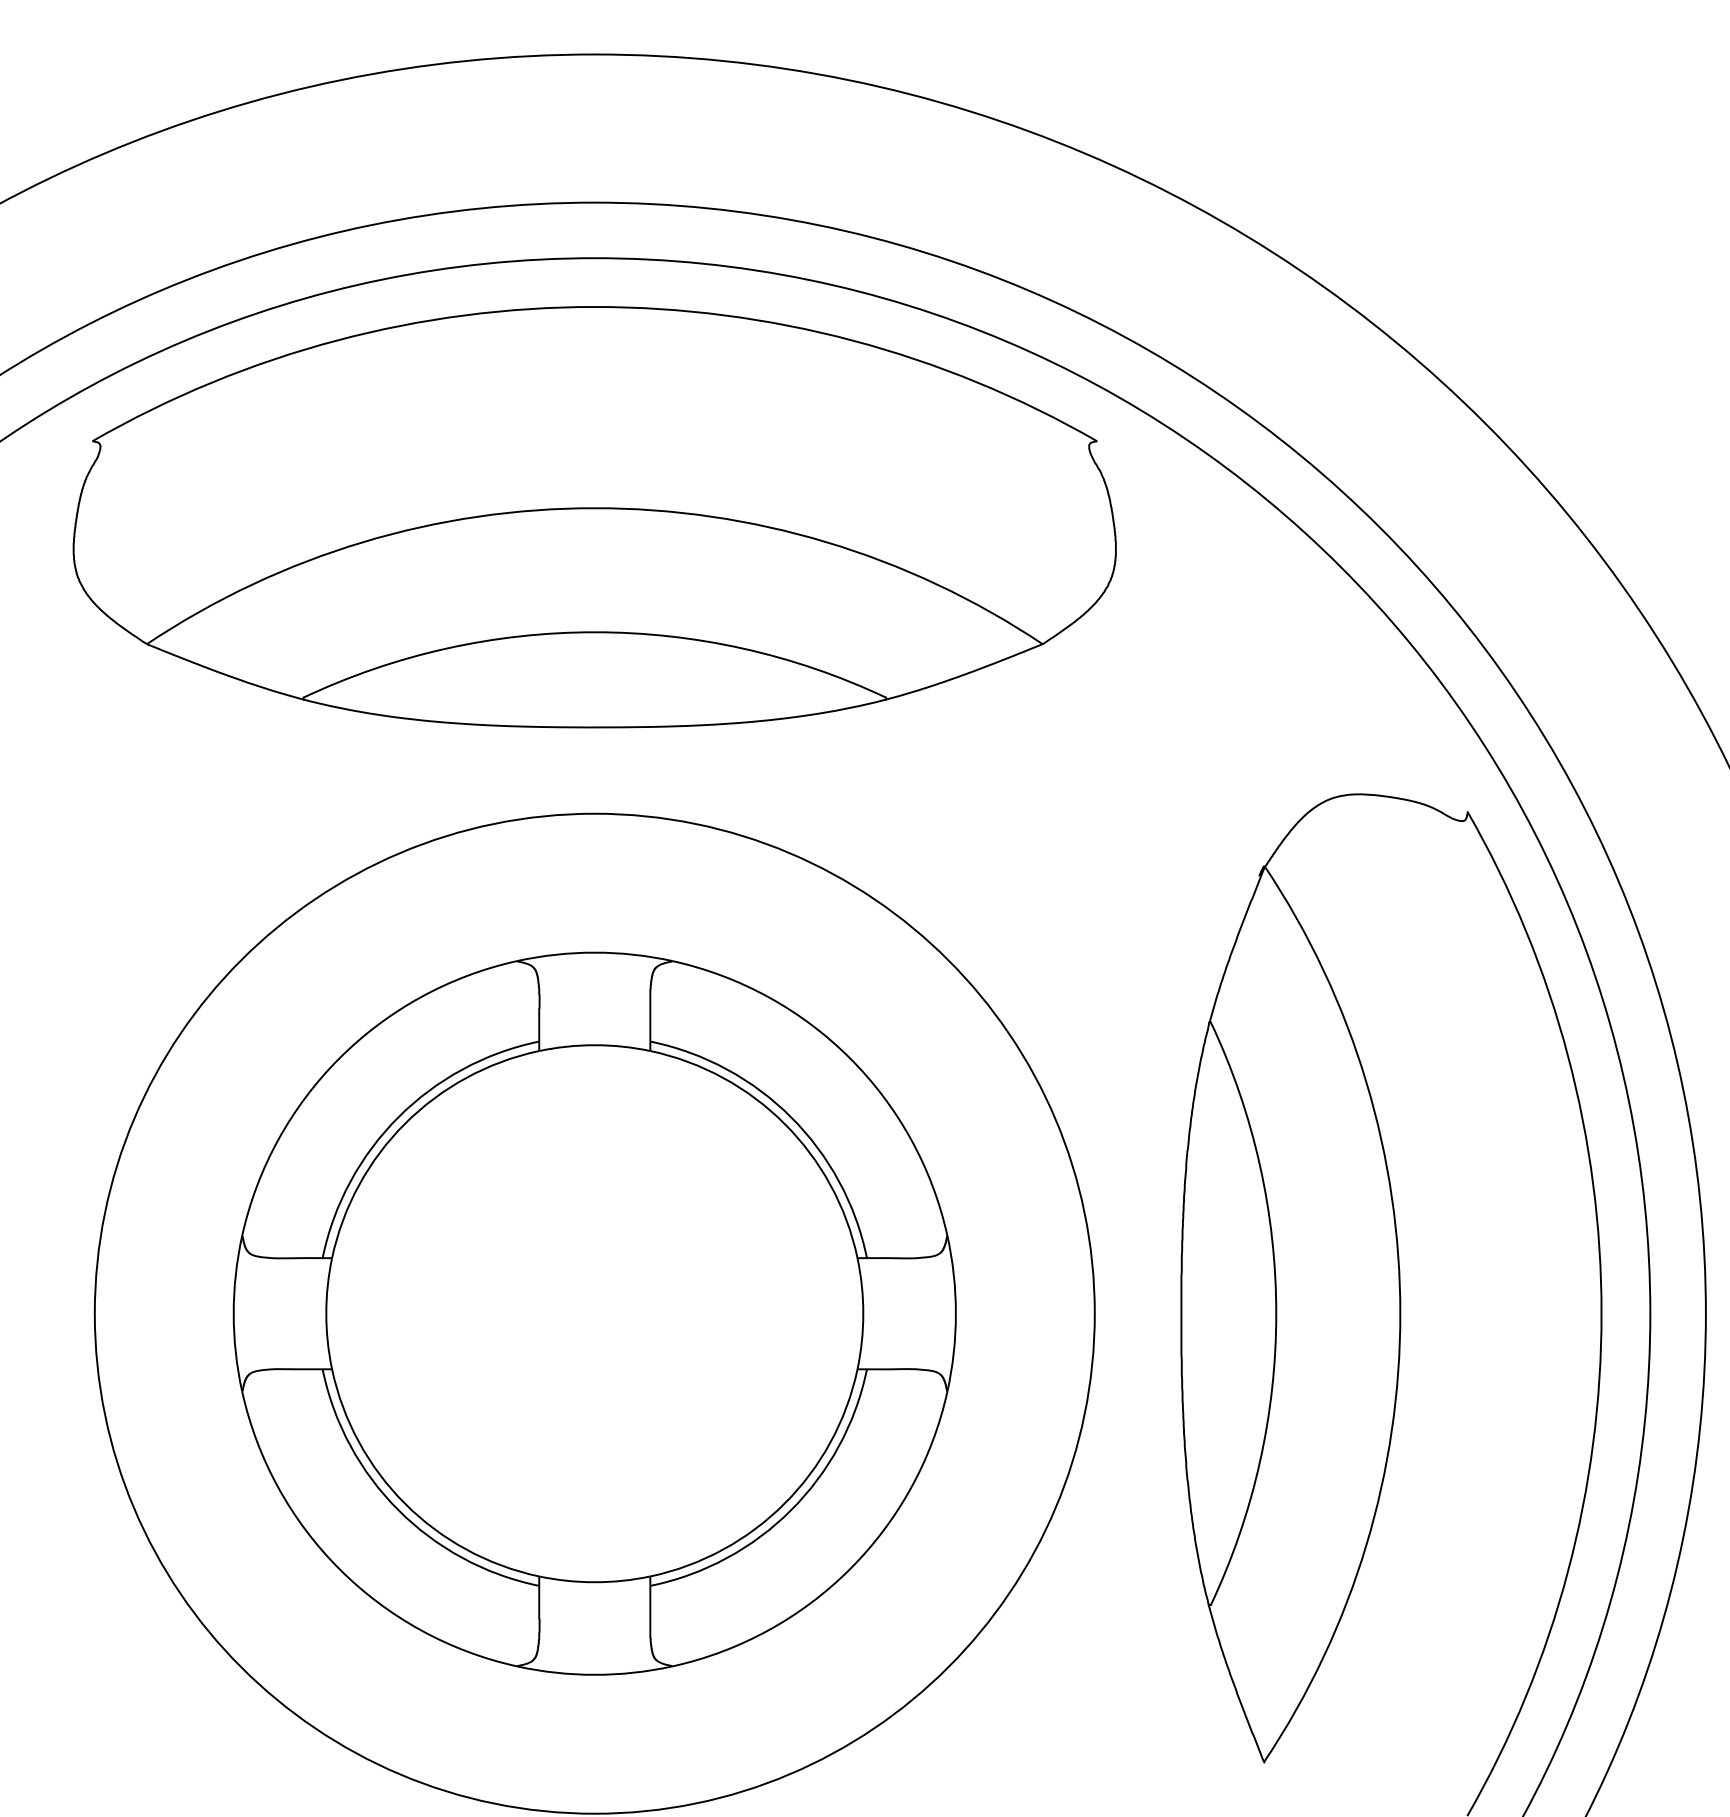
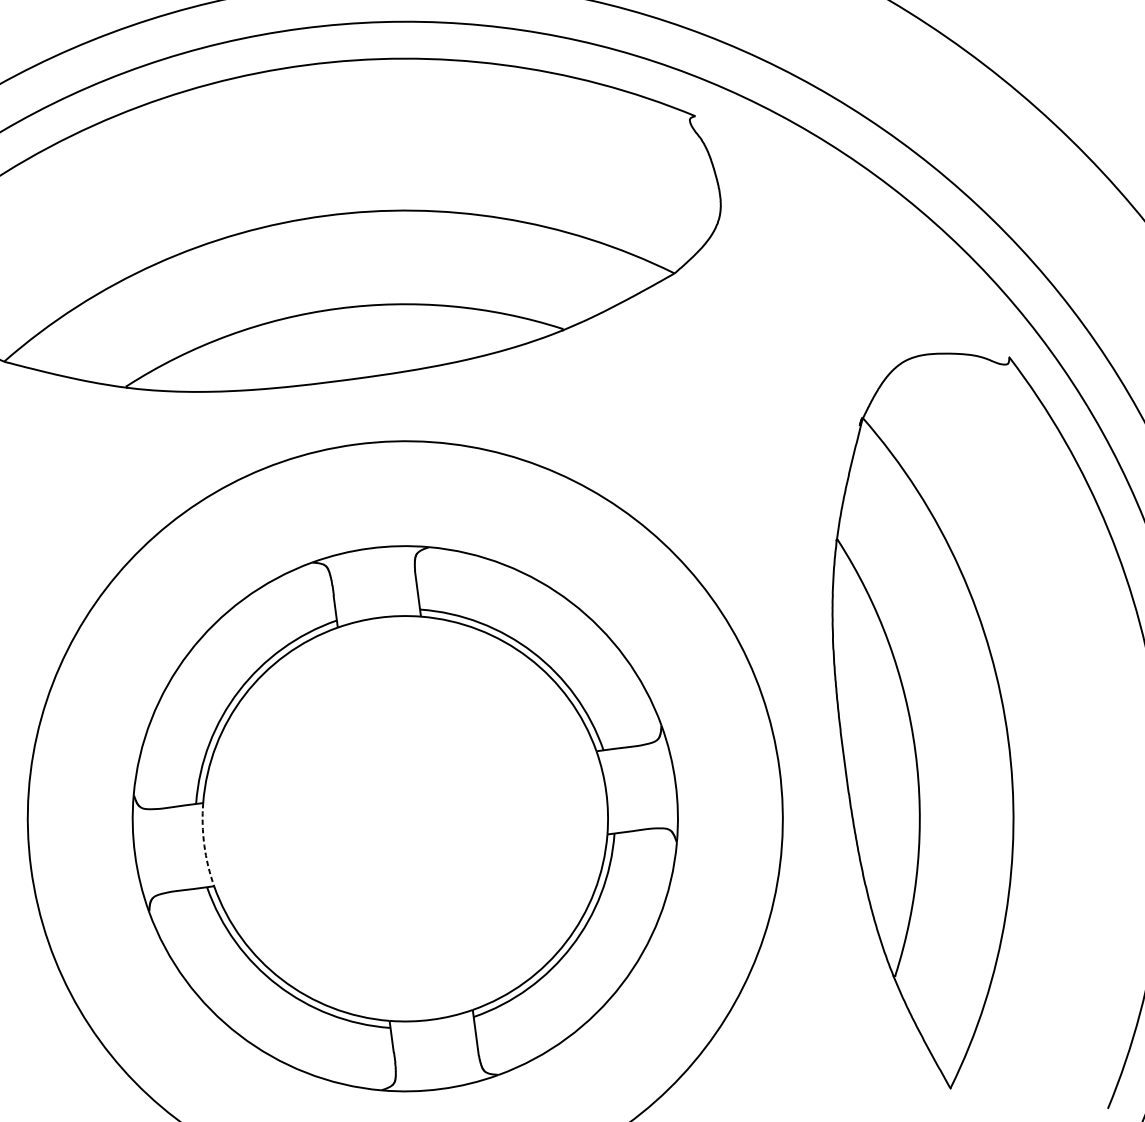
arc: (326, 1313) -> (204, 845), solid -> dashed

